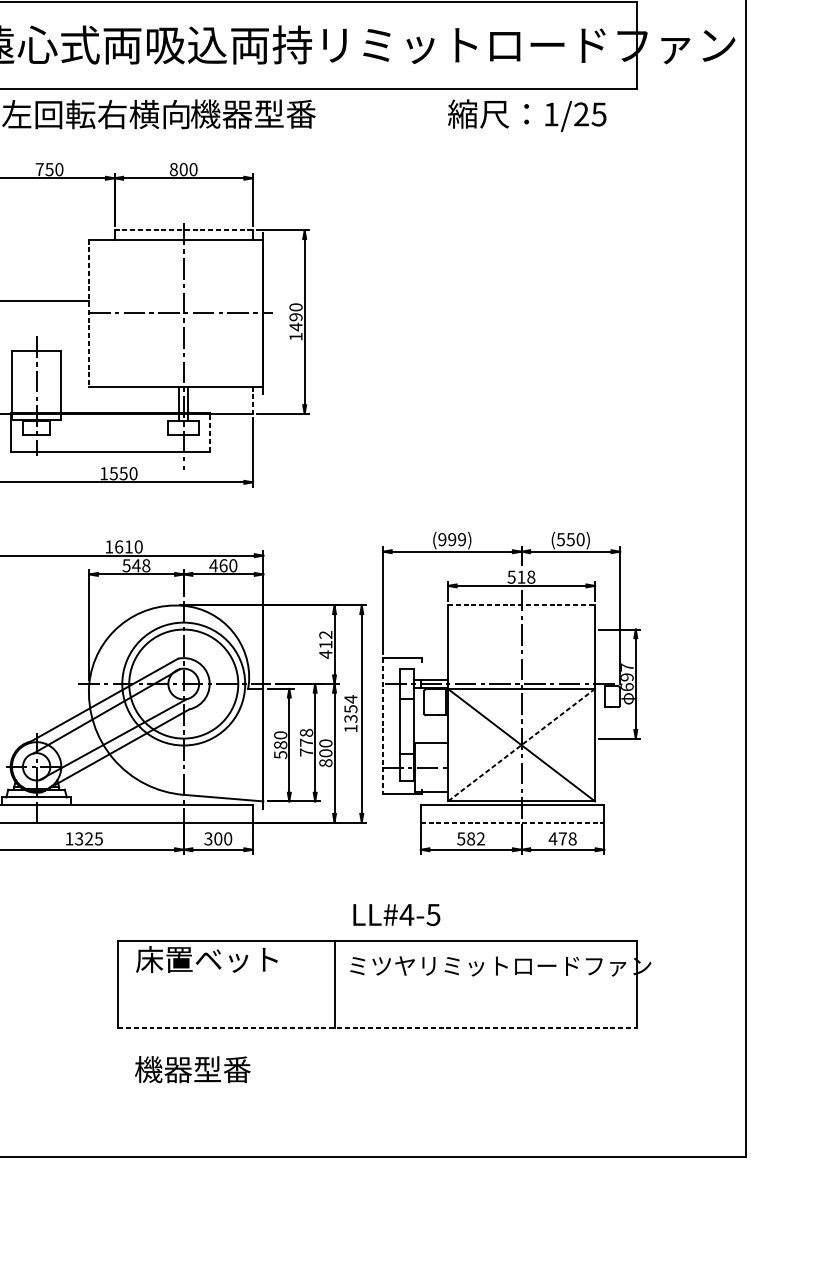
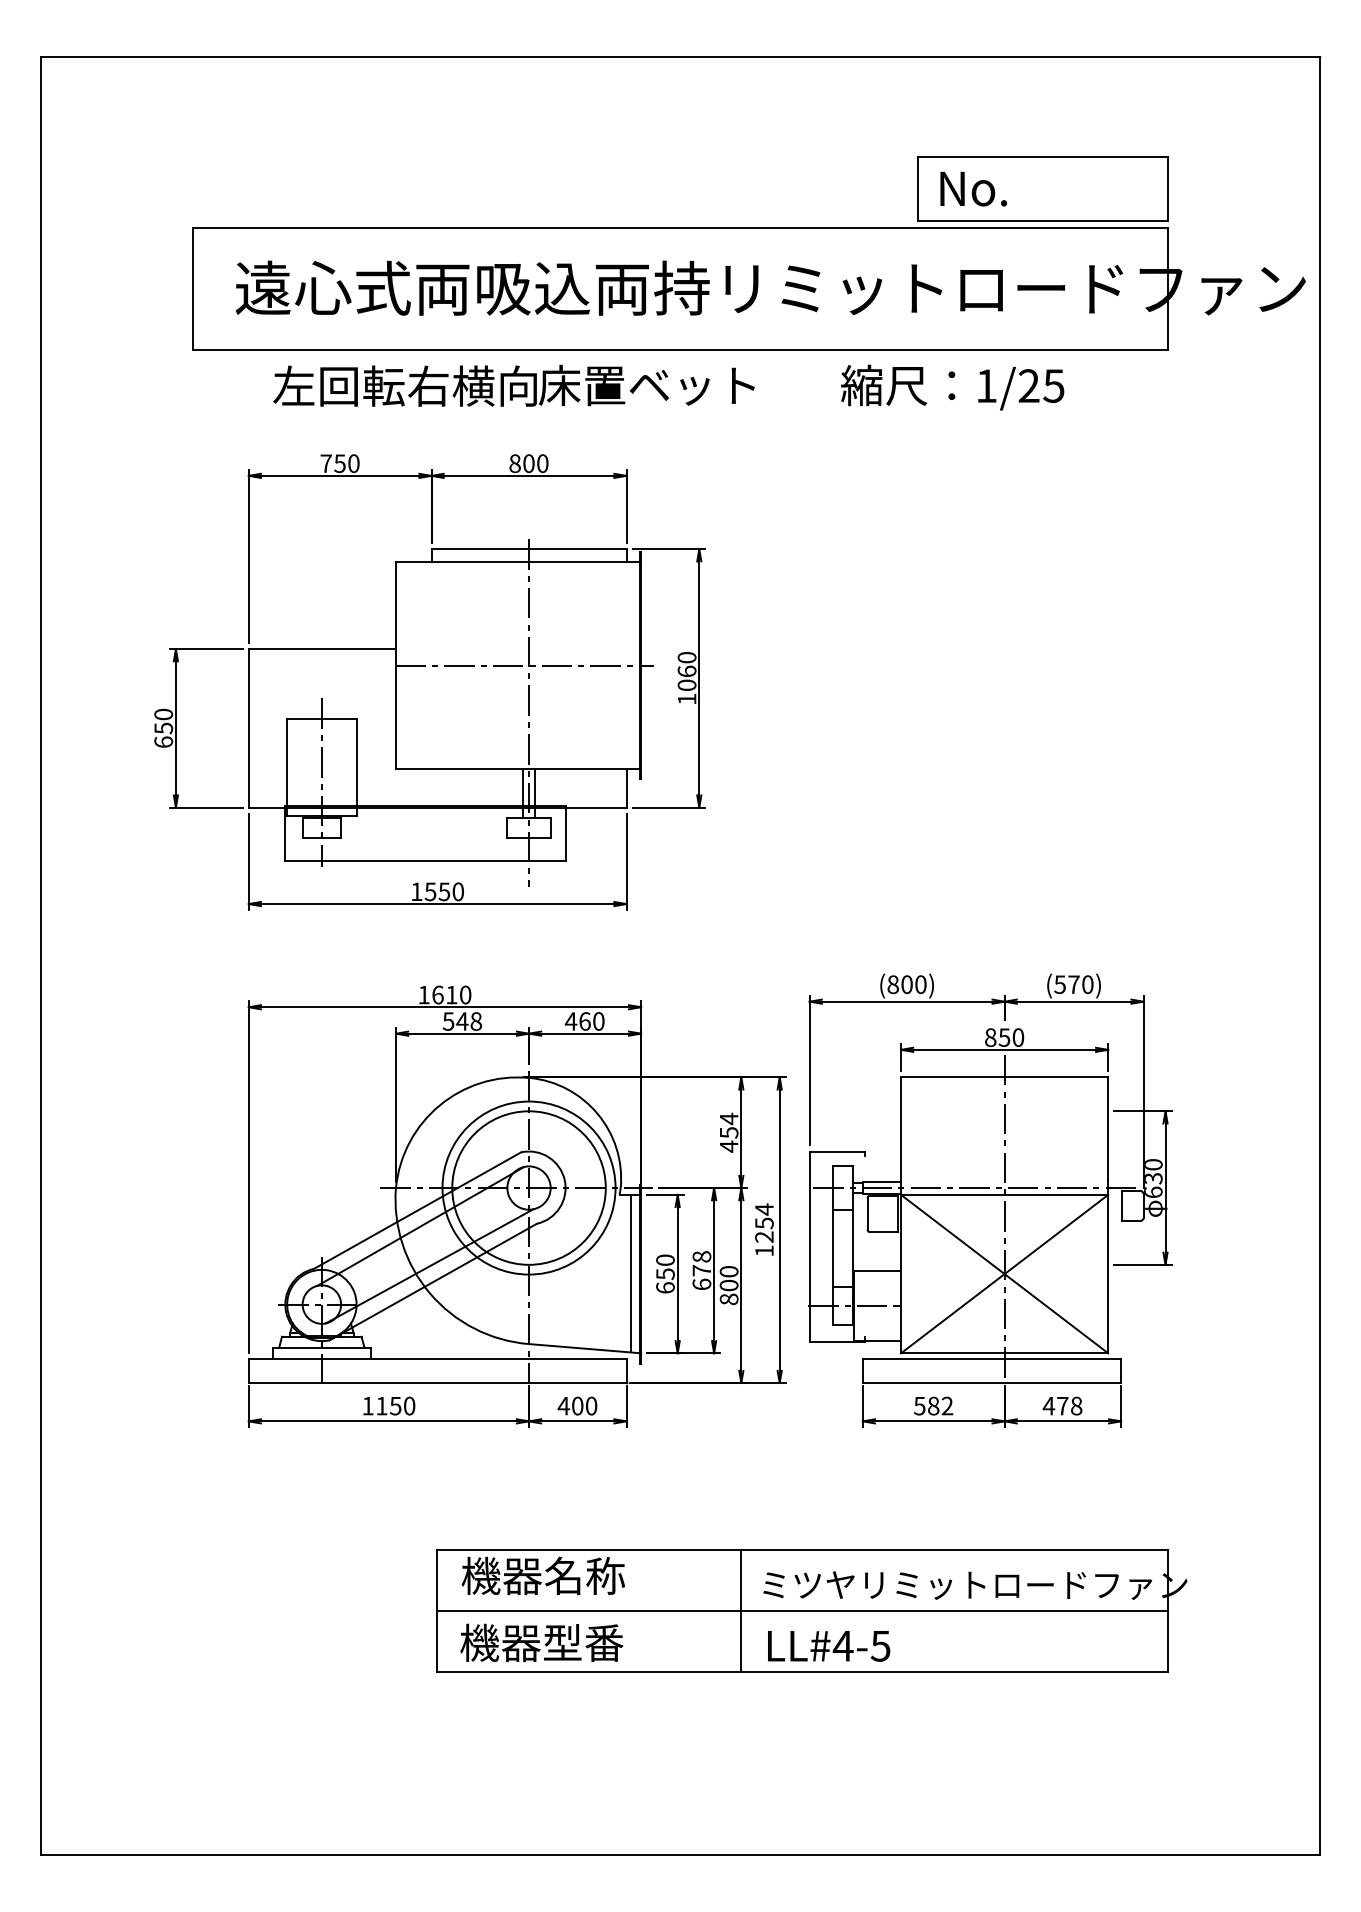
text: (267, 114) -> (646, 385), 機器型番 -> 床置ベット
text: (527, 115) -> (952, 387), moved
line: (184, 230) -> (529, 549), dashed -> solid
line: (88, 312) -> (395, 665), dashed -> solid
text: (295, 322) -> (686, 678), 1490 -> 1060
line: (252, 400) -> (626, 788), dashed -> solid
line: (209, 431) -> (565, 832), dashed -> solid
text: (451, 539) -> (906, 984), (999) -> (800)
text: (570, 539) -> (1073, 984), (550) -> (570)
text: (521, 577) -> (1004, 1037), 518 -> 850
line: (521, 605) -> (1004, 1077), dashed -> solid
text: (325, 639) -> (728, 1125), 412 -> 454
text: (627, 672) -> (1153, 1171), 697 -> 630
text: (350, 719) -> (764, 1237), 1354 -> 1254
line: (382, 726) -> (809, 1247), dashed -> solid
line: (256, 744) -> (631, 1273), added
line: (521, 745) -> (1004, 1274), dashed -> solid
text: (280, 749) -> (665, 1280), 580 -> 650
text: (306, 752) -> (701, 1284), 778 -> 678
line: (512, 822) -> (992, 1383), dashed -> solid
text: (88, 838) -> (395, 1405), 1325 -> 1150
text: (208, 838) -> (563, 1405), 300 -> 400
text: (397, 915) -> (829, 1646), moved
text: (206, 959) -> (561, 1575), 床置ベット -> 機器名称
line: (377, 984) -> (801, 1610), added
line: (377, 1027) -> (802, 1671), dashed -> solid
text: (192, 1069) -> (541, 1642), moved

